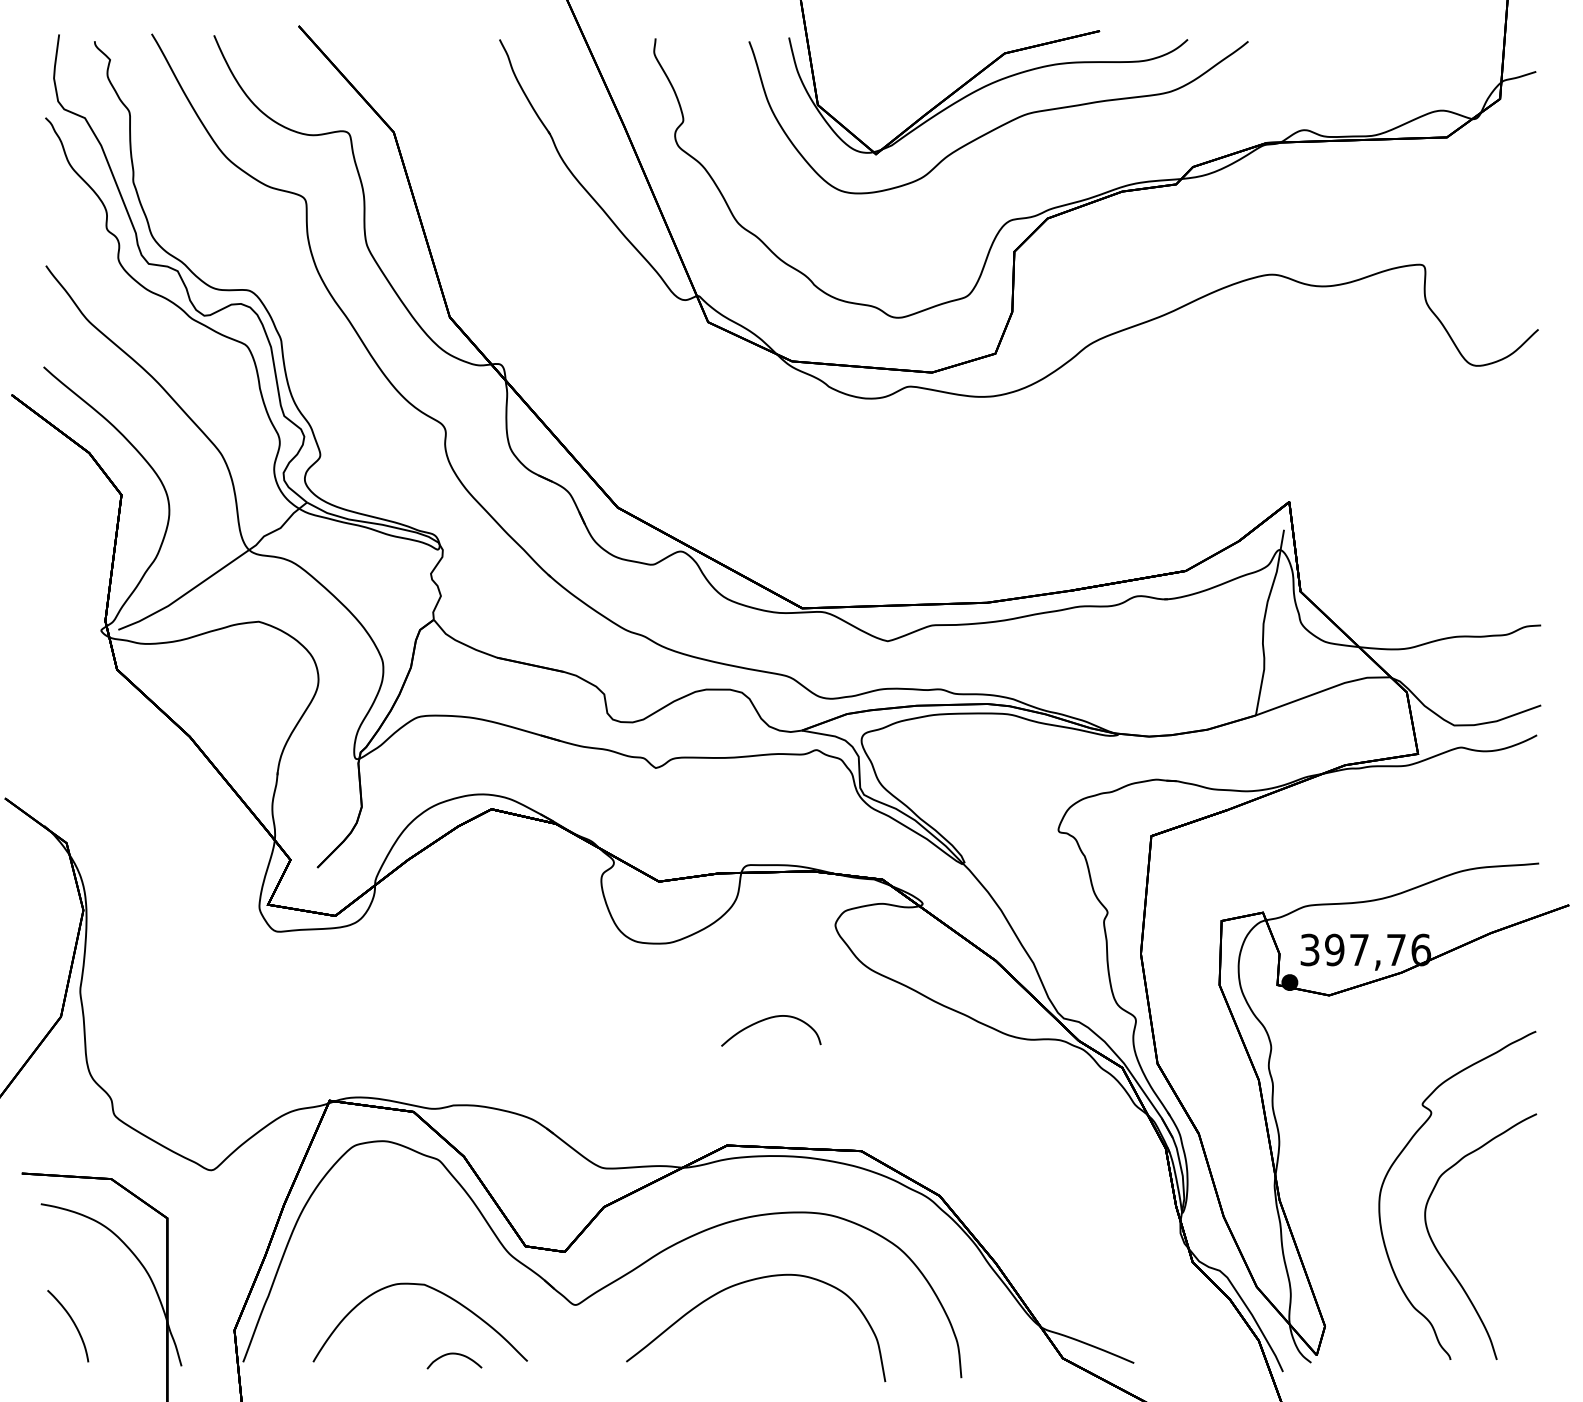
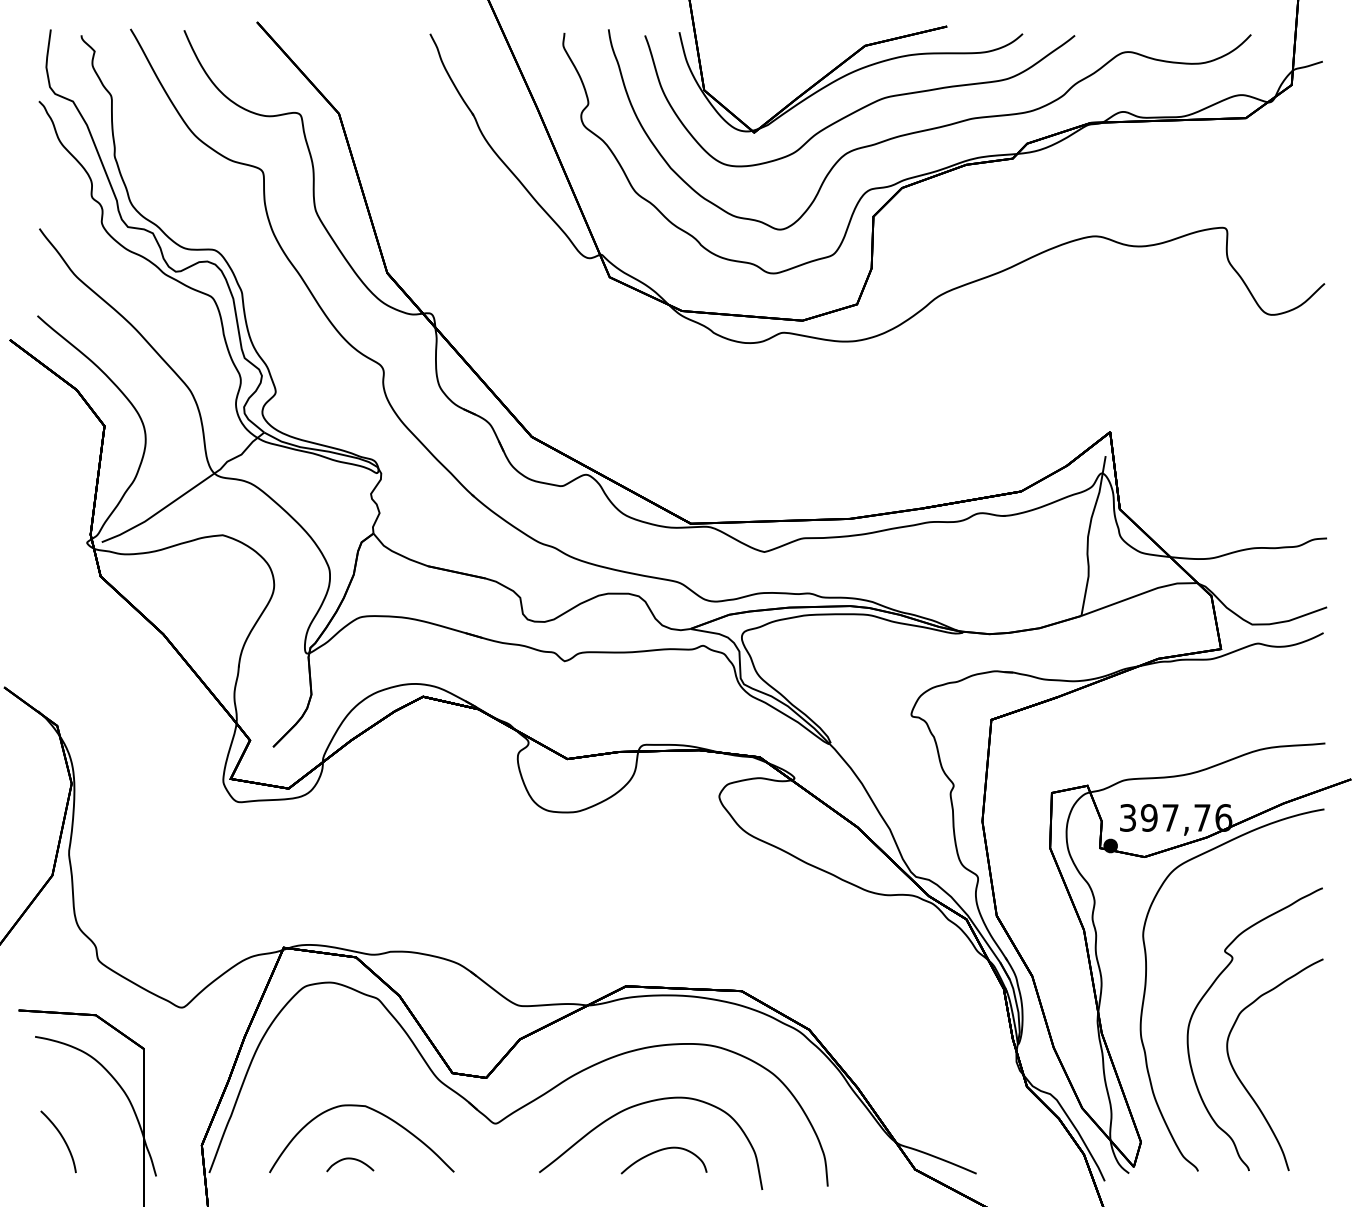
part: (1079, 150) -> (929, 129), added
part: (767, 1020) -> (660, 1151), moved
part: (1331, 1146) -> (1146, 987), added
part: (454, 1360) -> (350, 1164), moved

